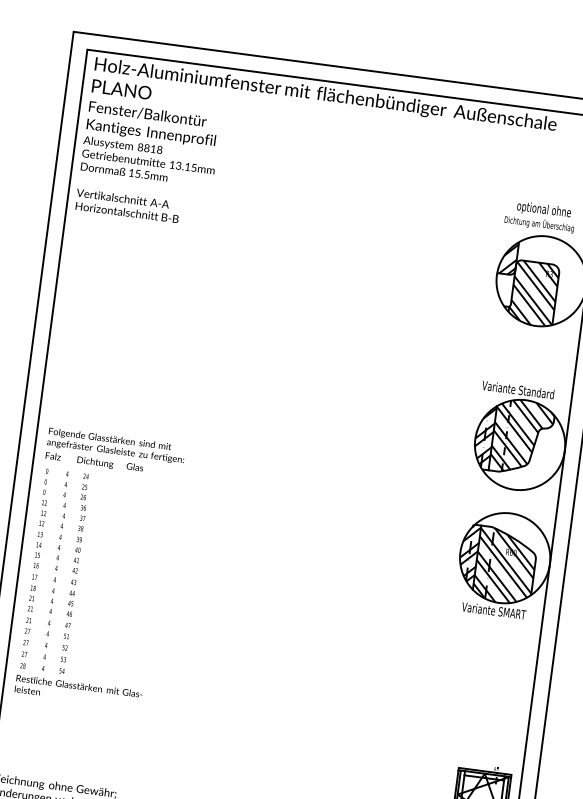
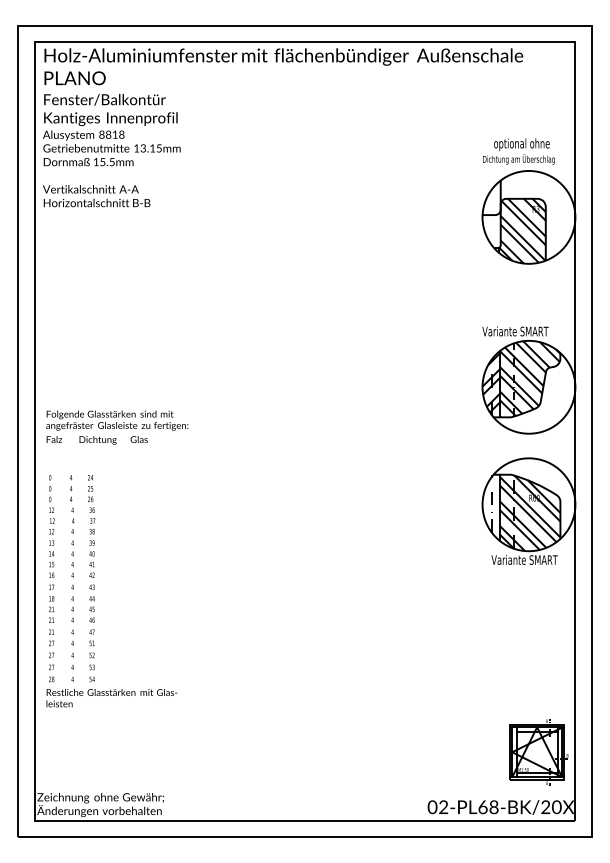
hatch: (508, 259) -> (492, 199), removed
text: (538, 392) -> (540, 331), Variante Standard -> Variante SMART
text: (115, 452) -> (117, 427), moved
hatch: (469, 552) -> (491, 503), removed

